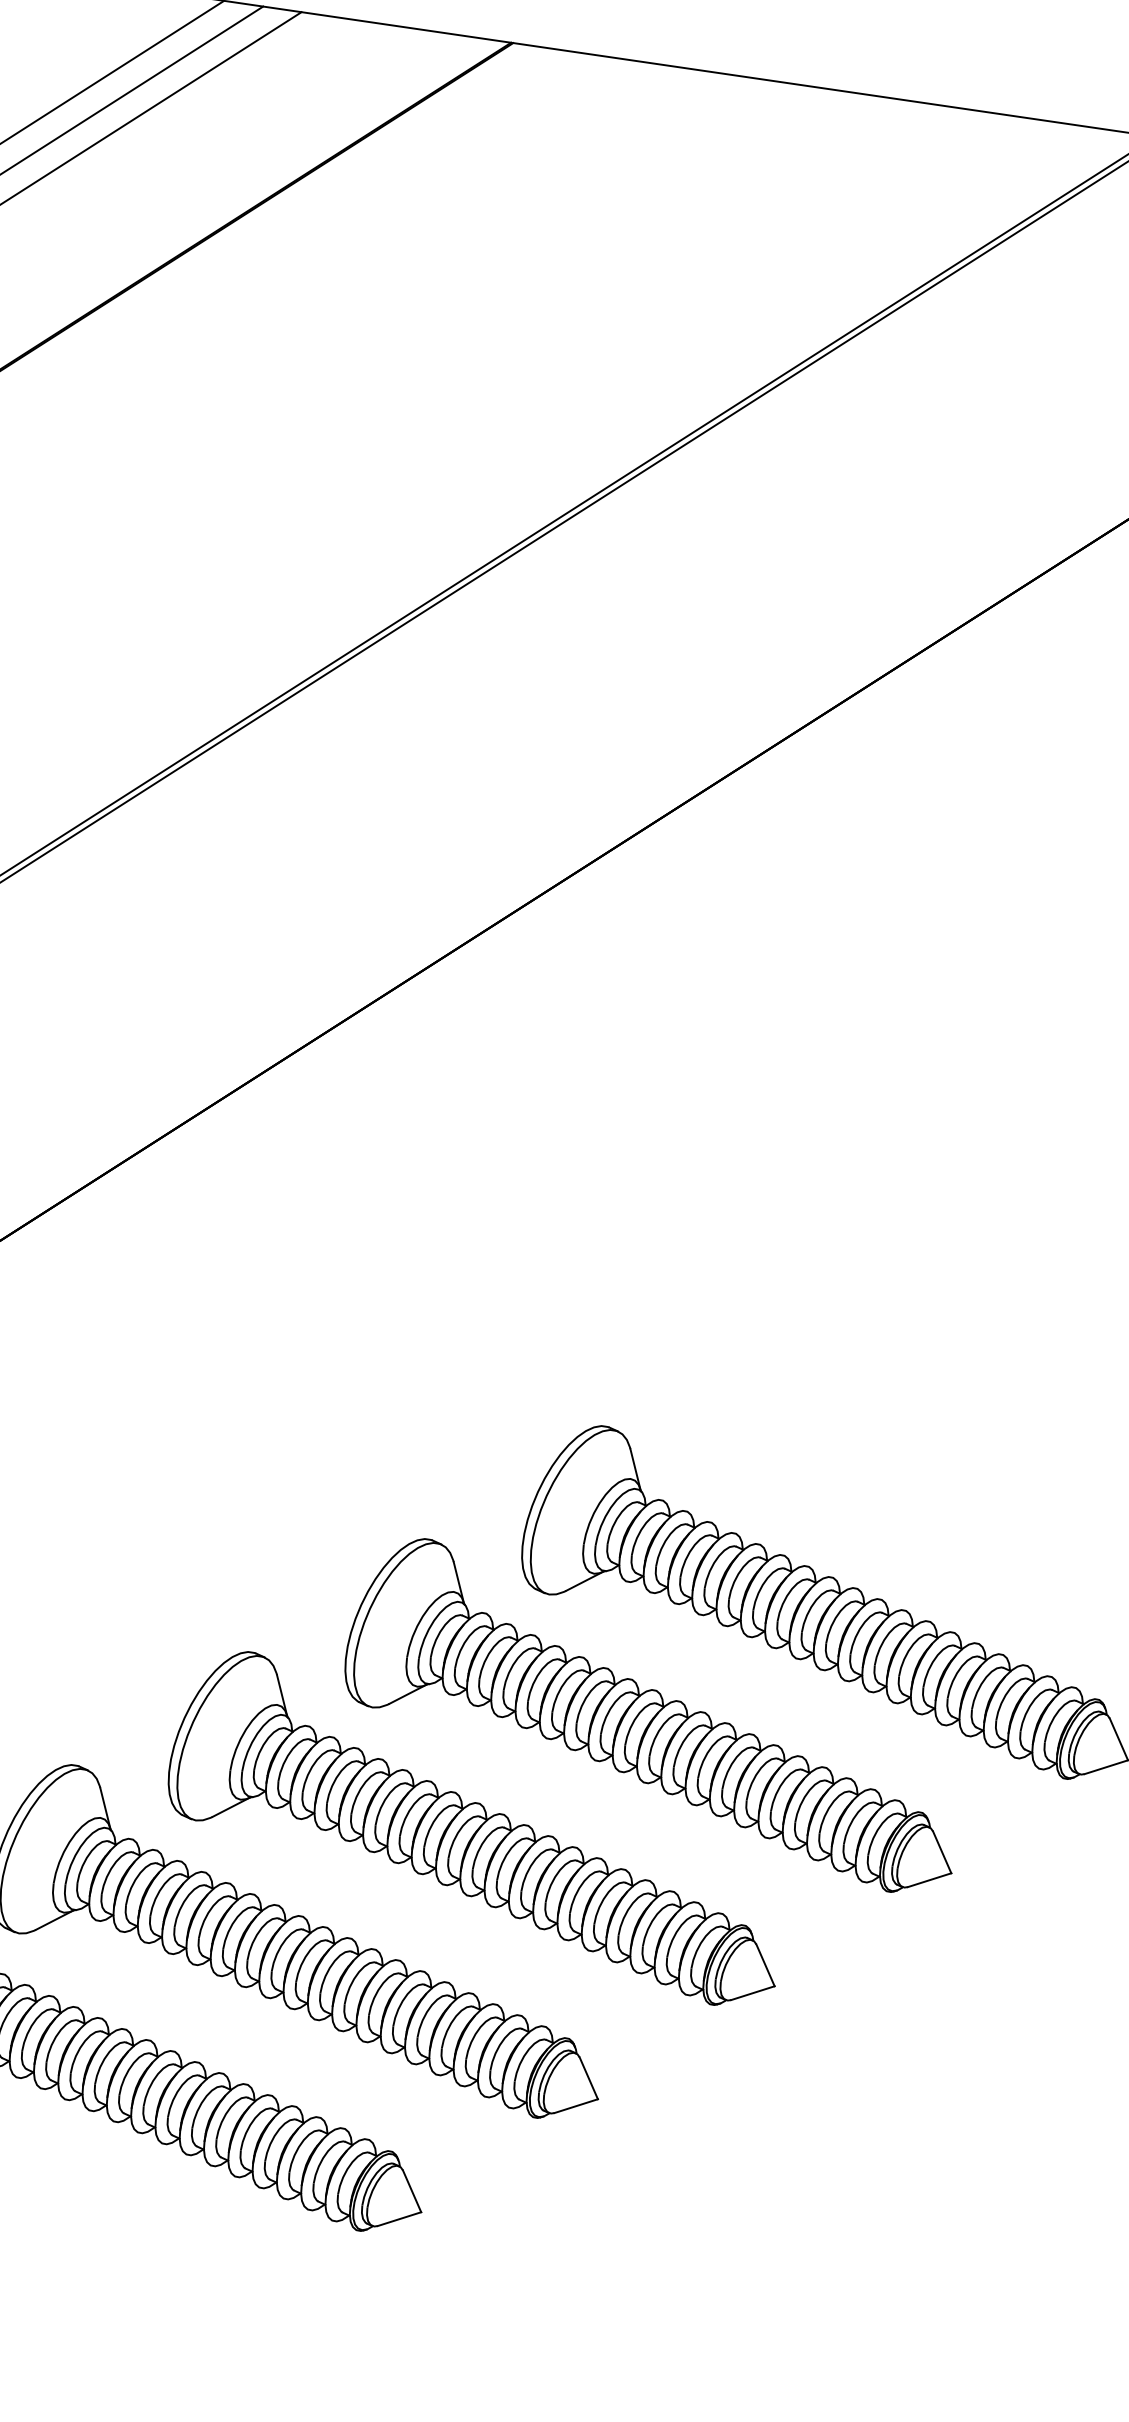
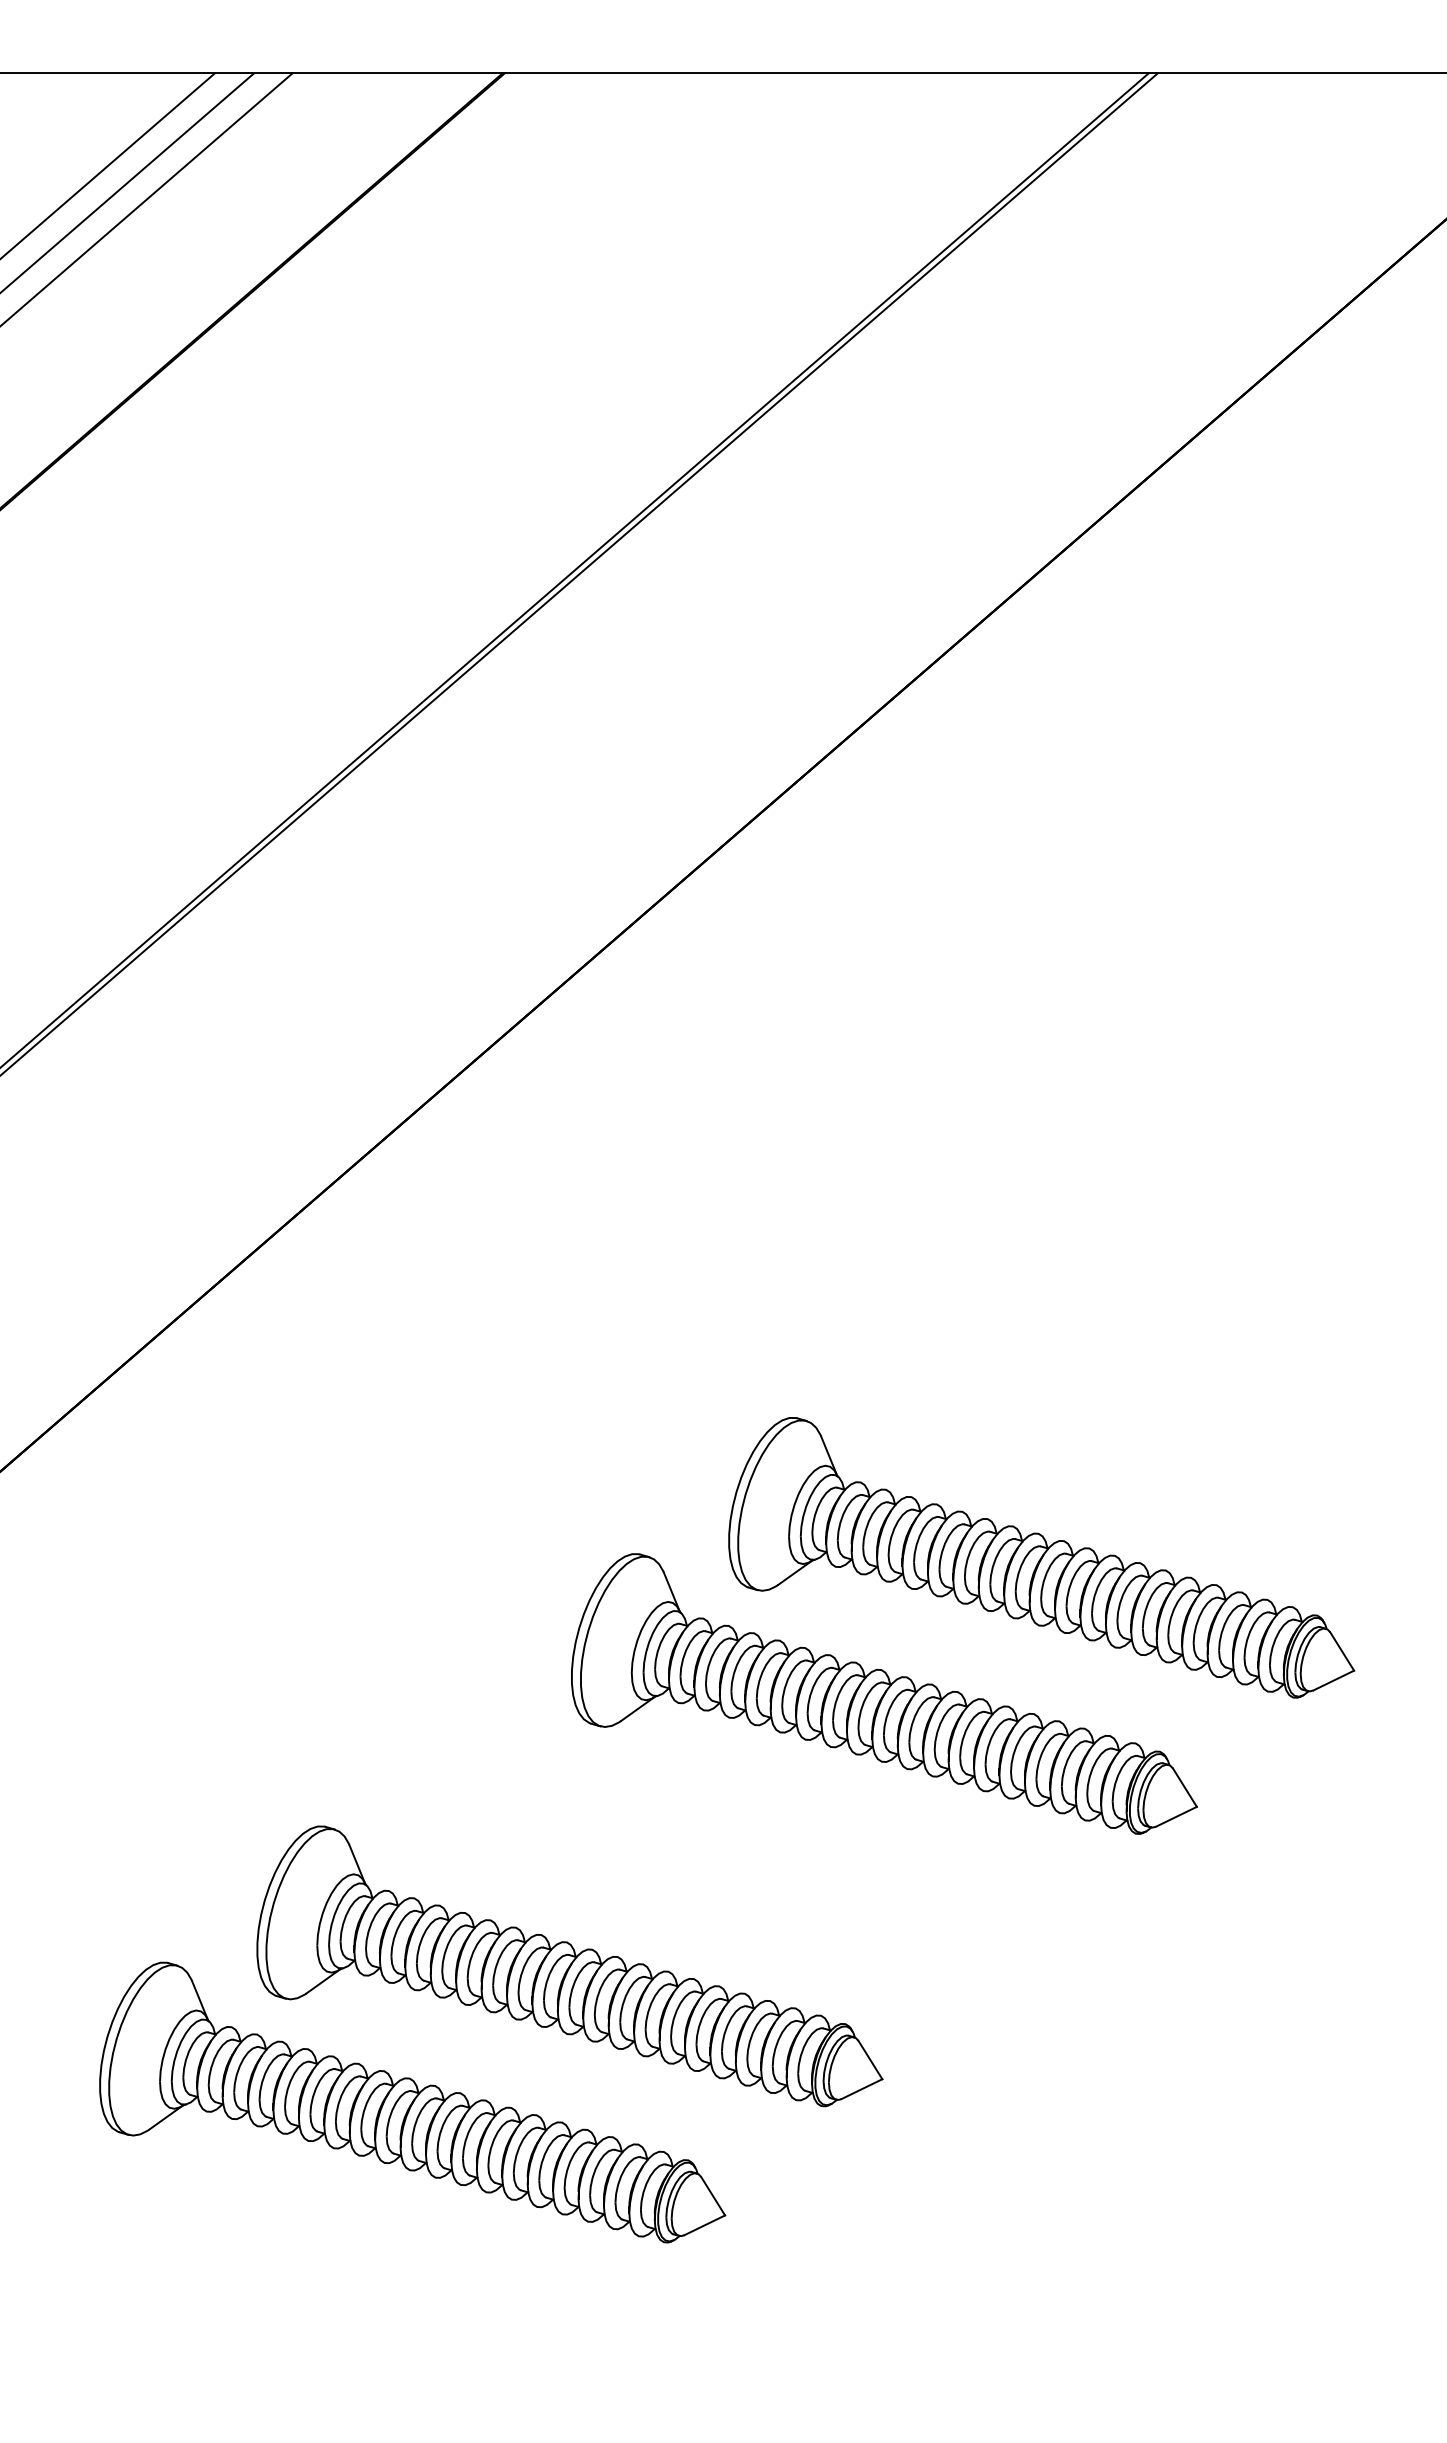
part: (478, 1827) -> (726, 1829), removed

